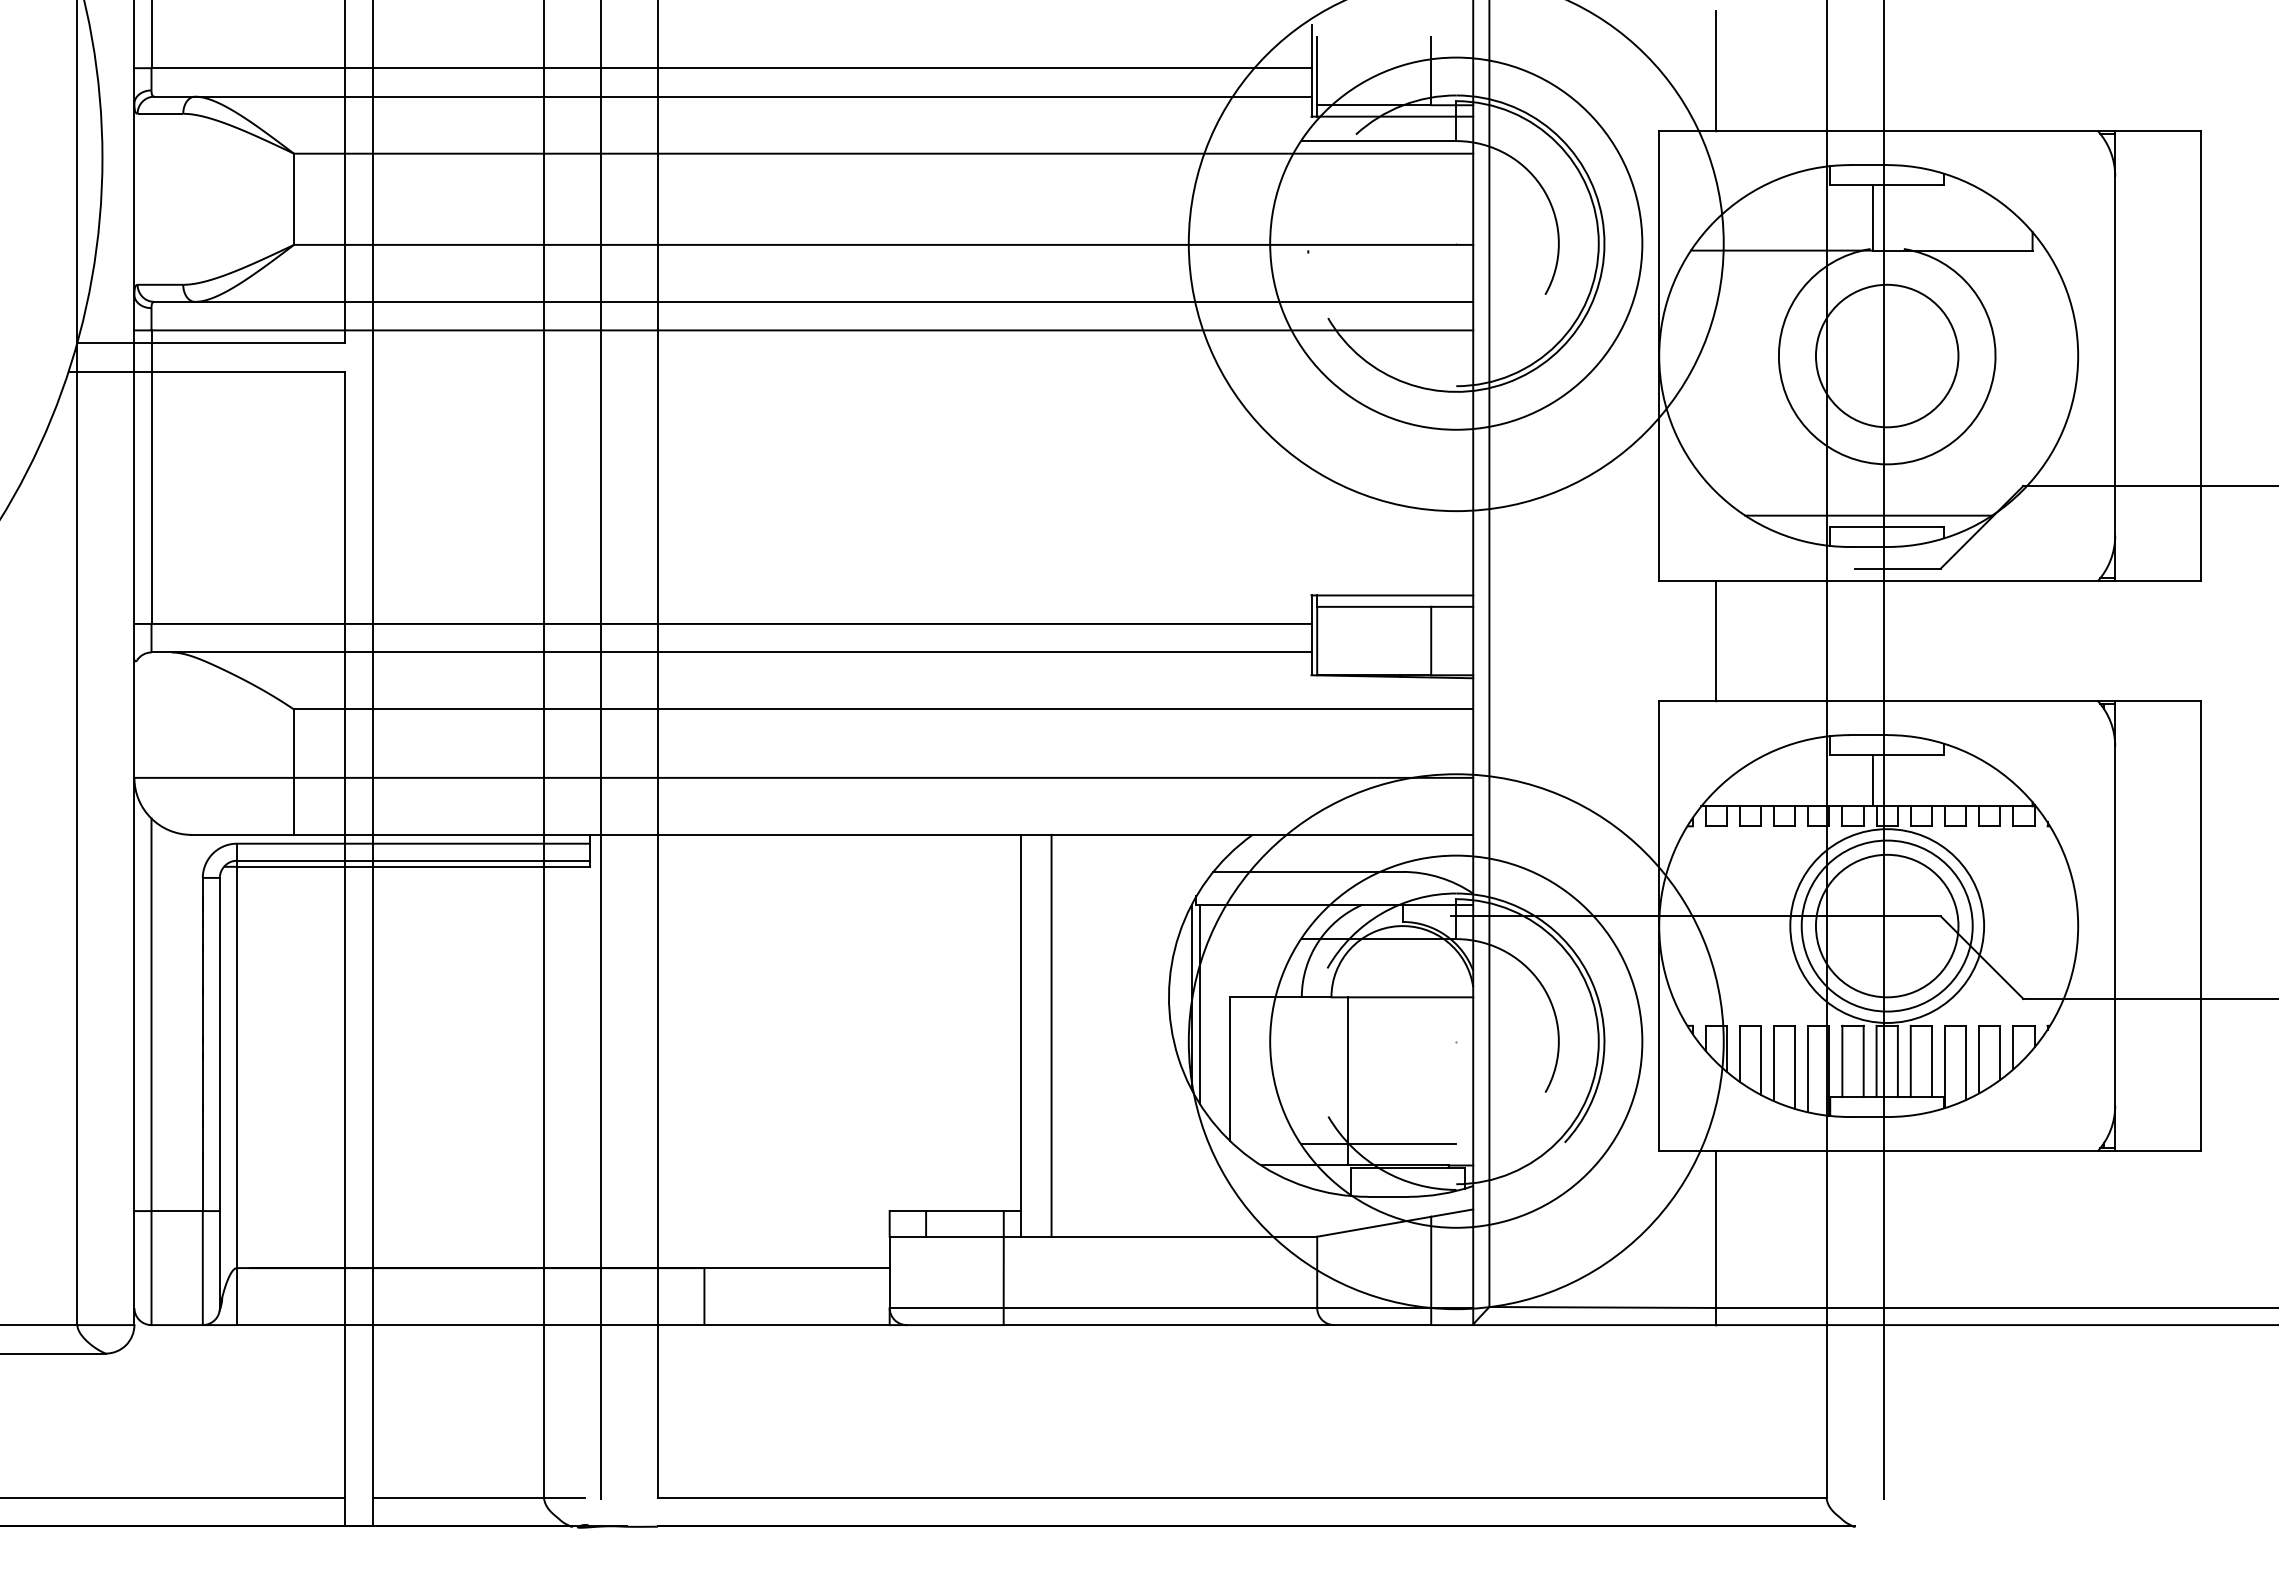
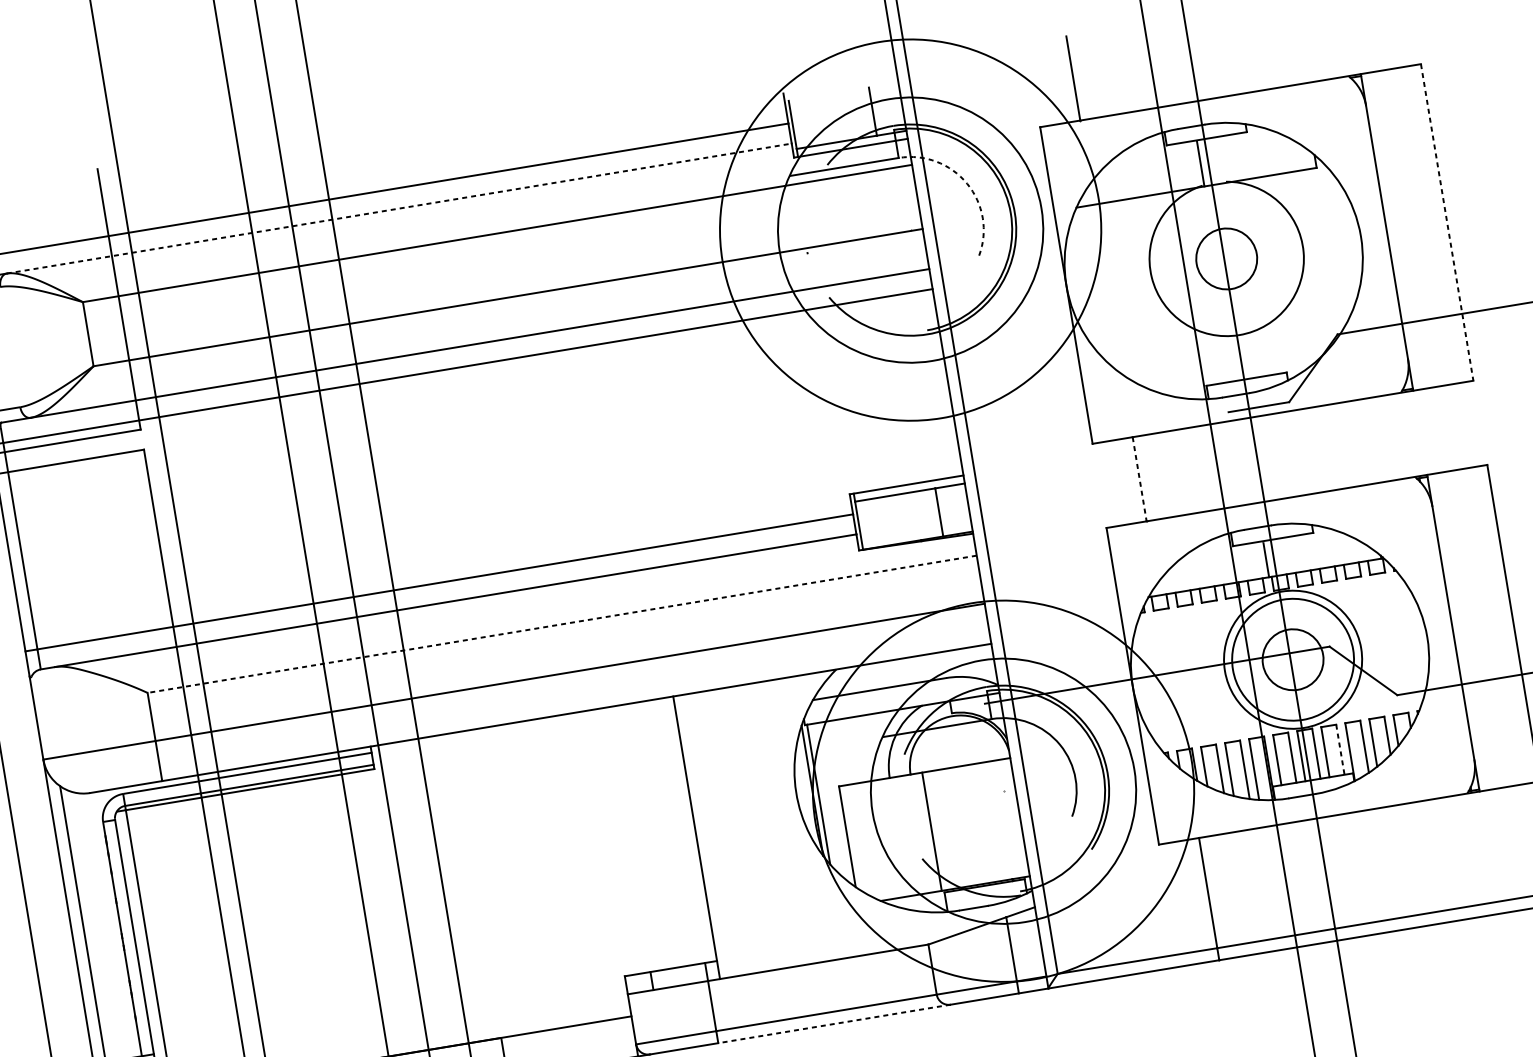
line: (753, 96) -> (399, 208), solid -> dashed
arc: (1545, 192) -> (967, 183), solid -> dashed
circle: (1886, 355) -> (1226, 258), size x0.6
line: (2200, 356) -> (1447, 222), solid -> dashed
line: (1868, 515) -> (1232, 373), removed
line: (1716, 641) -> (1139, 479), solid -> dashed
line: (883, 709) -> (562, 624), solid -> dashed
circle: (1886, 925) -> (1292, 659), size x0.6
line: (1051, 1035) -> (718, 833), removed
line: (1932, 1061) -> (1340, 749), solid -> dashed
line: (1379, 1144) -> (961, 872), removed
line: (1168, 1325) -> (834, 1024), solid -> dashed

